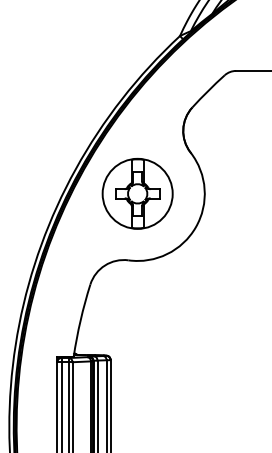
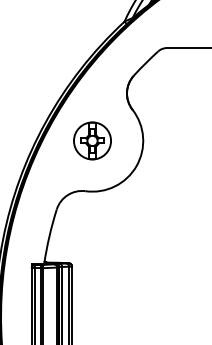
part: (137, 193) -> (92, 140), size x0.7

